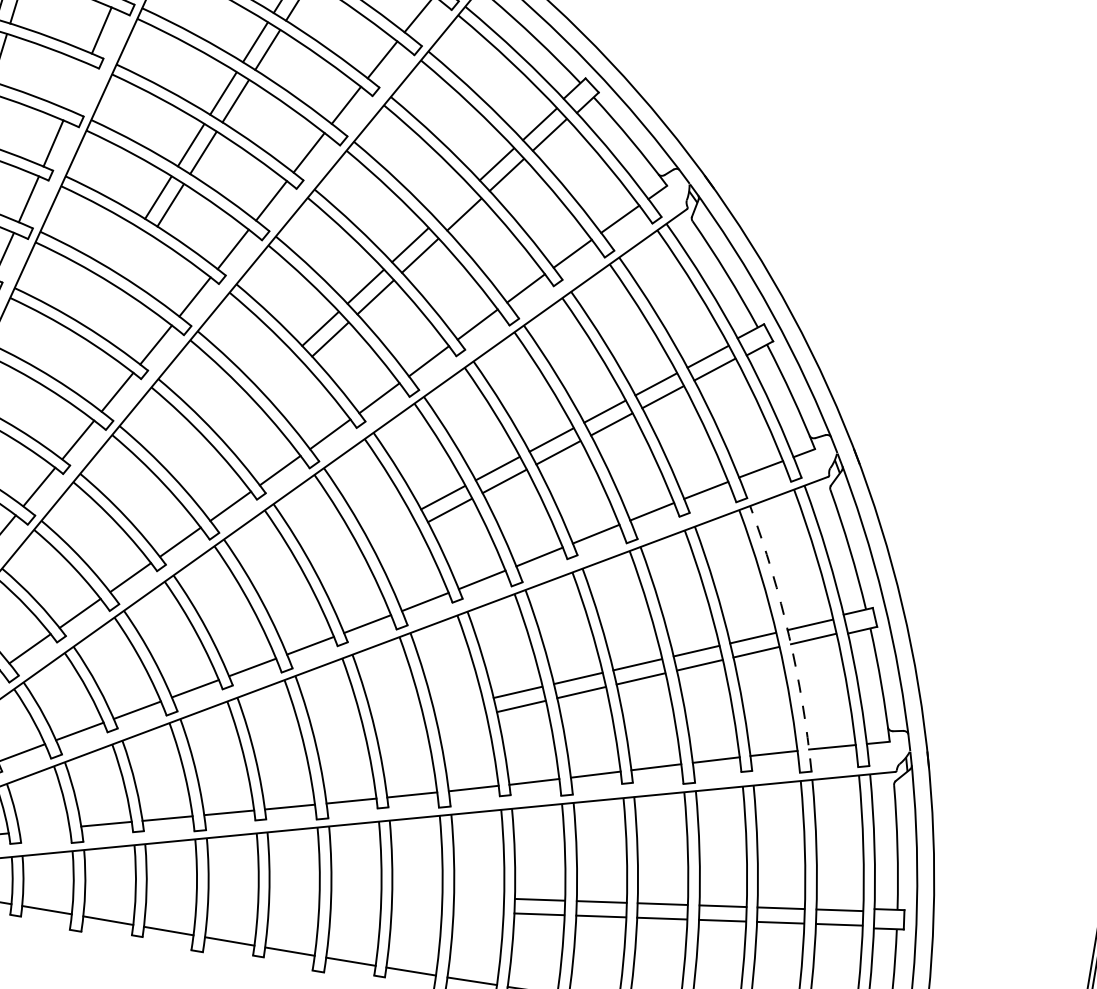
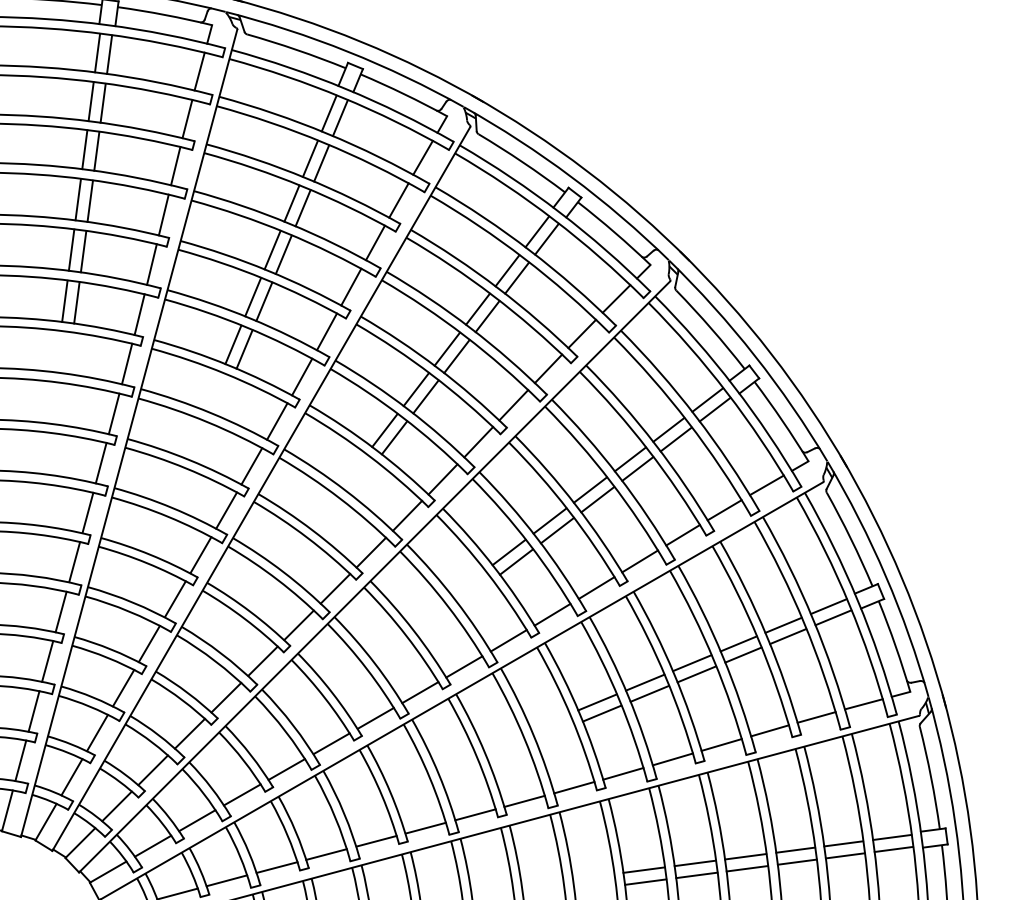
line: (77, 86) -> (151, 264), added
line: (454, 203) -> (477, 308), added
arc: (789, 637) -> (813, 619), dashed -> solid
line: (44, 829) -> (226, 880), added

